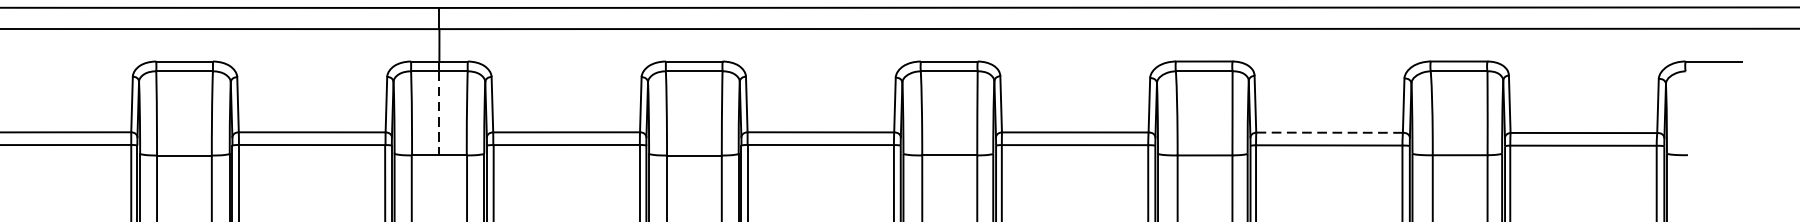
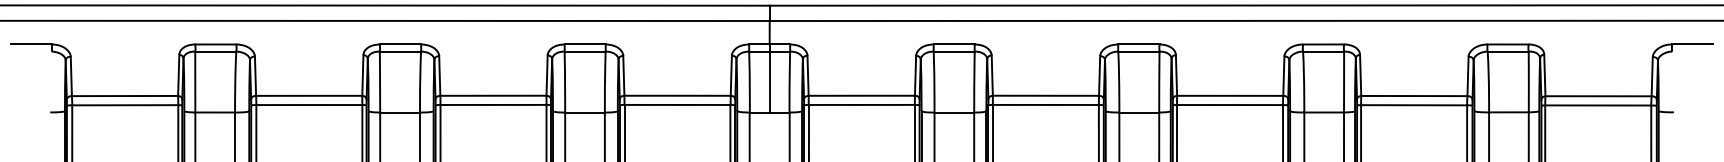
line: (439, 114) -> (769, 82), dashed -> solid
line: (1328, 133) -> (1413, 96), dashed -> solid

